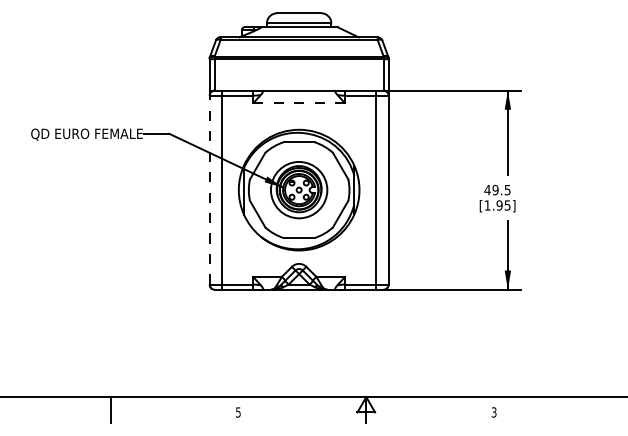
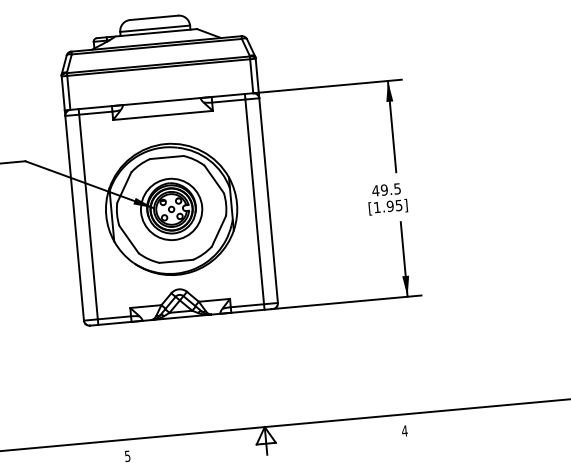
line: (298, 103) -> (162, 115), dashed -> solid
line: (209, 187) -> (74, 215), dashed -> solid
text: (493, 412) -> (404, 431), 3 -> 4

